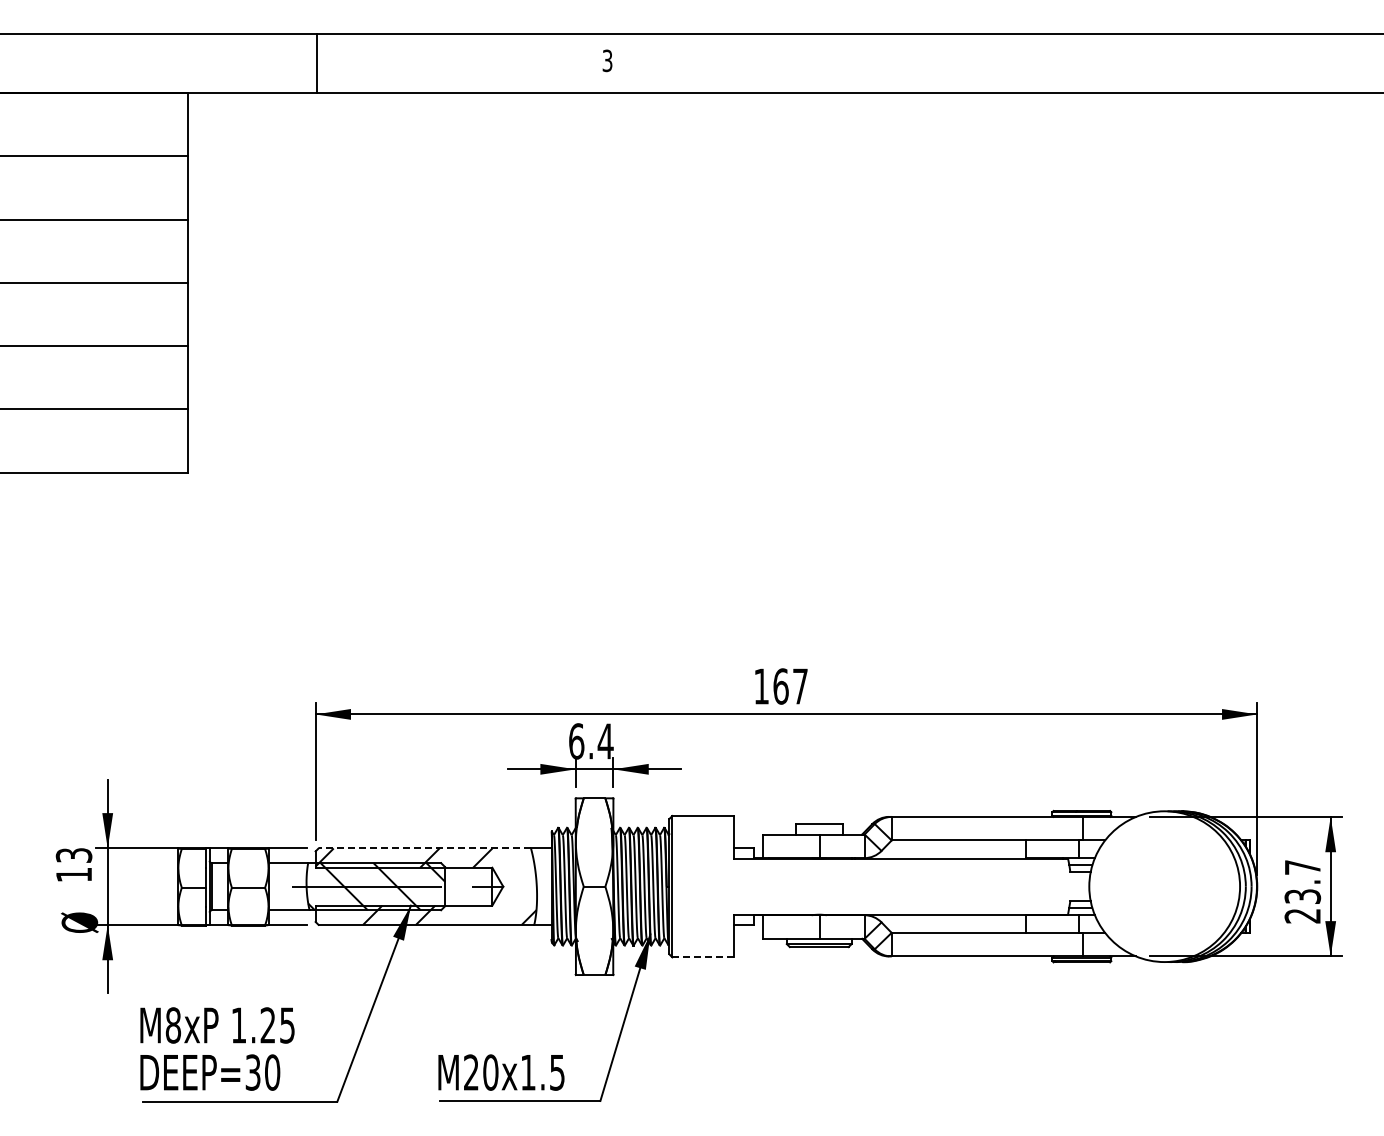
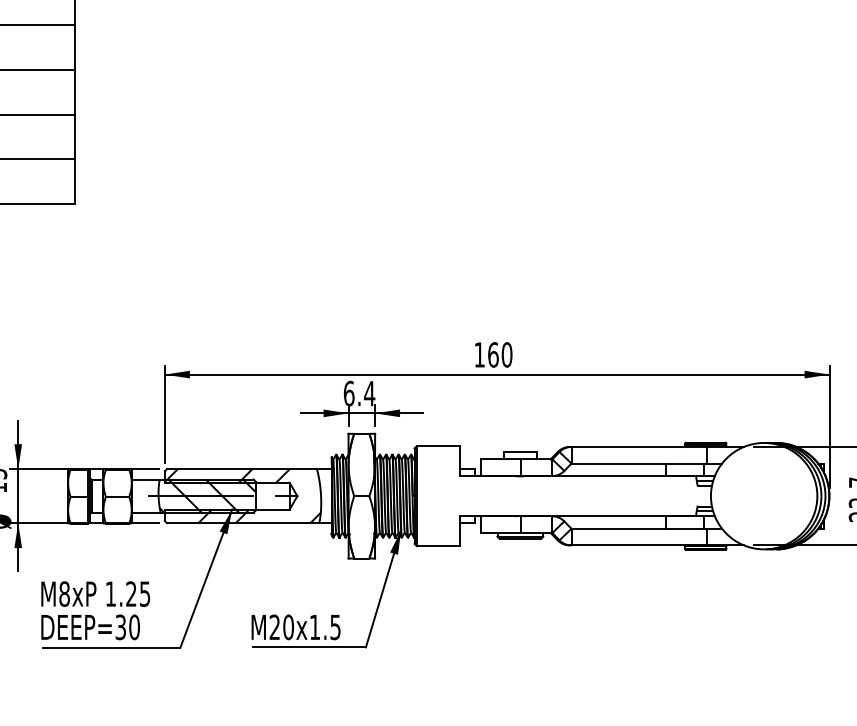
text: (800, 686) -> (507, 354), 167 -> 160
line: (424, 848) -> (241, 469), dashed -> solid
line: (703, 957) -> (438, 546), dashed -> solid

